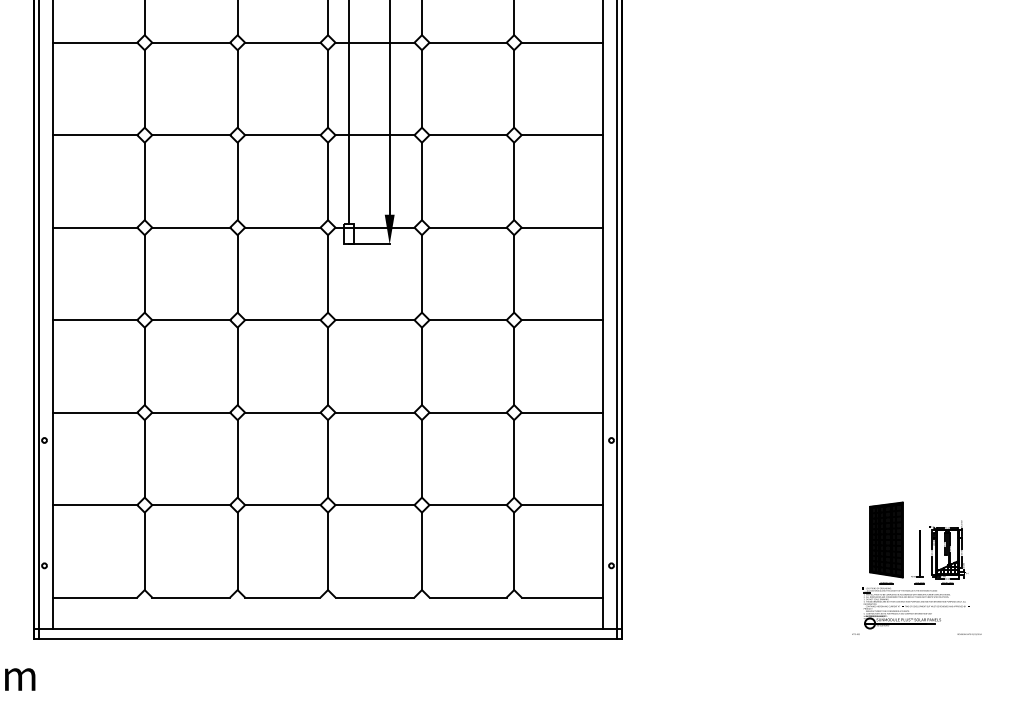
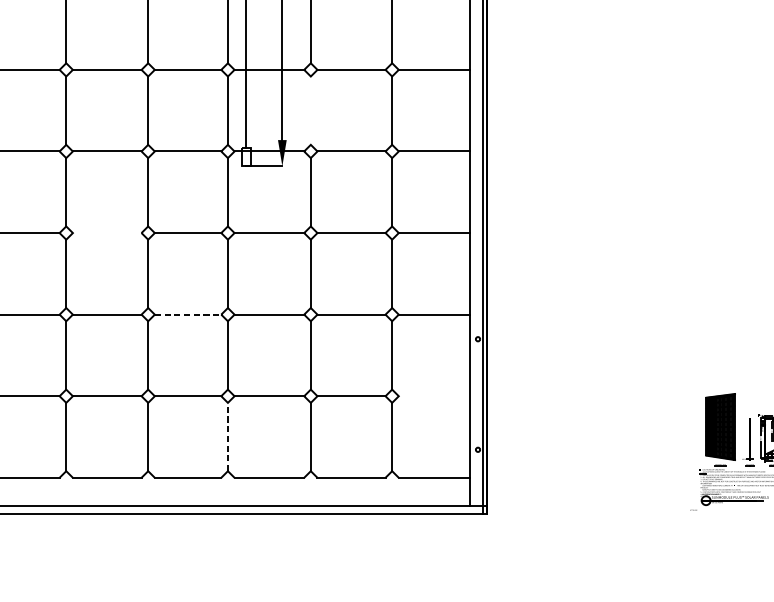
line: (422, 181) -> (311, 110), removed
line: (191, 320) -> (107, 233), removed
line: (282, 412) -> (187, 314), solid -> dashed
line: (561, 505) -> (433, 396), removed
line: (328, 551) -> (228, 437), solid -> dashed

